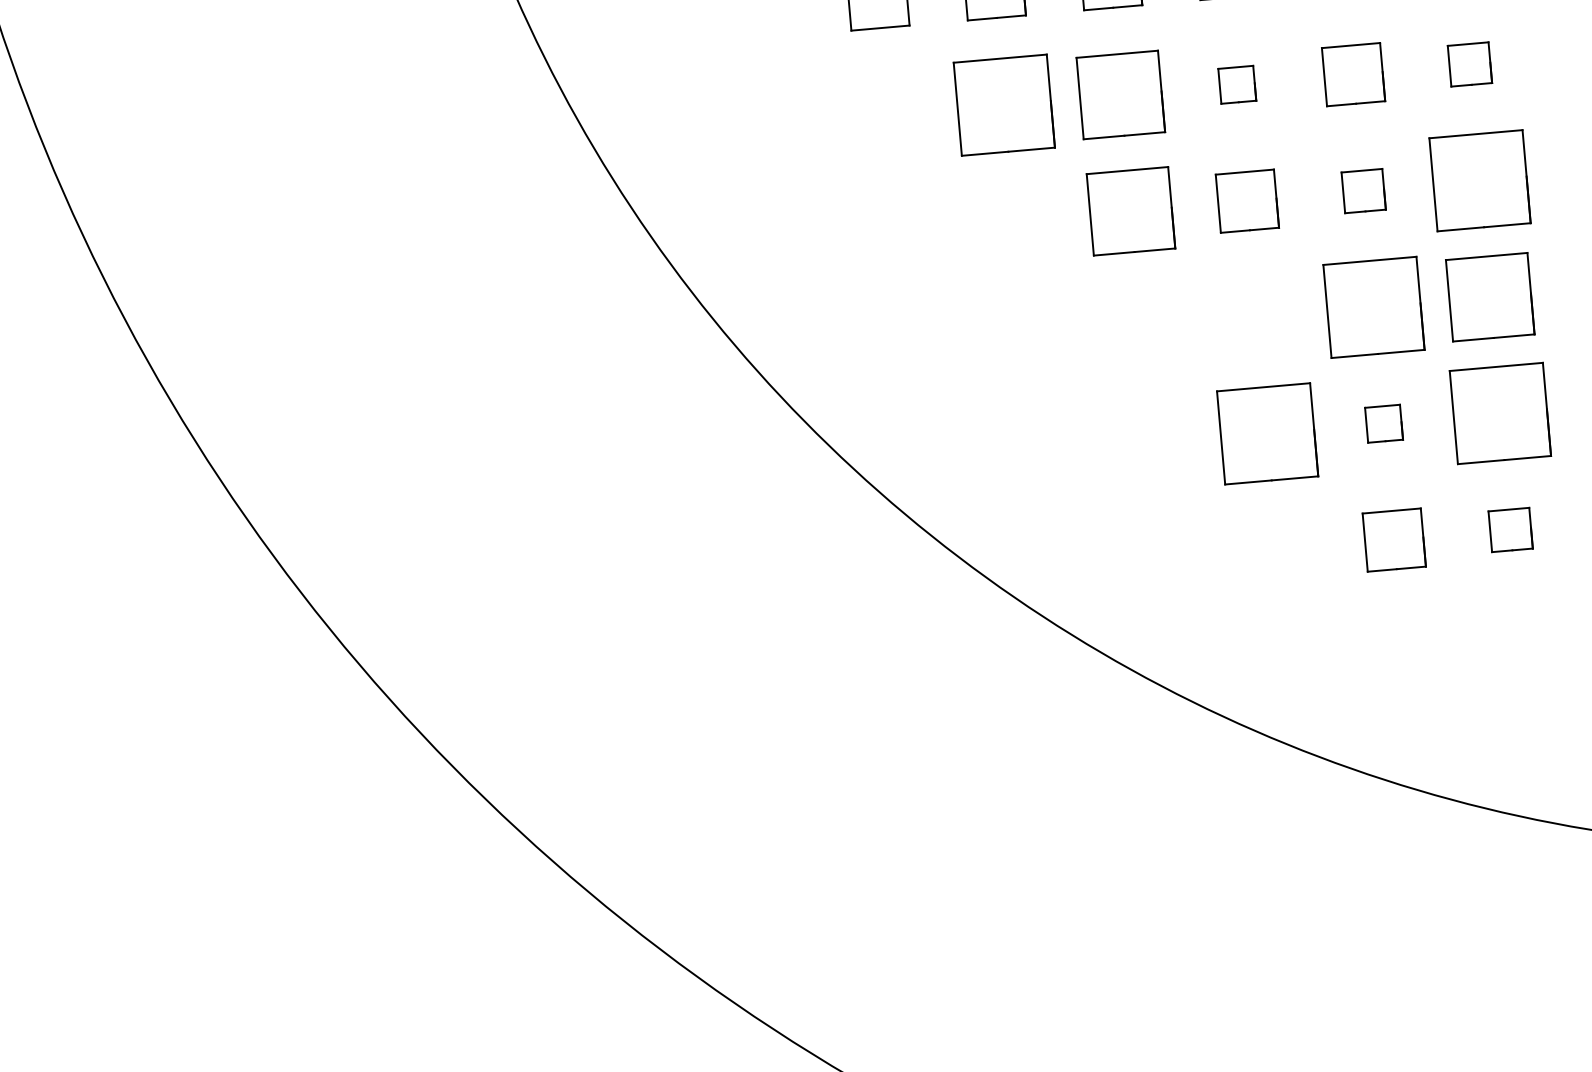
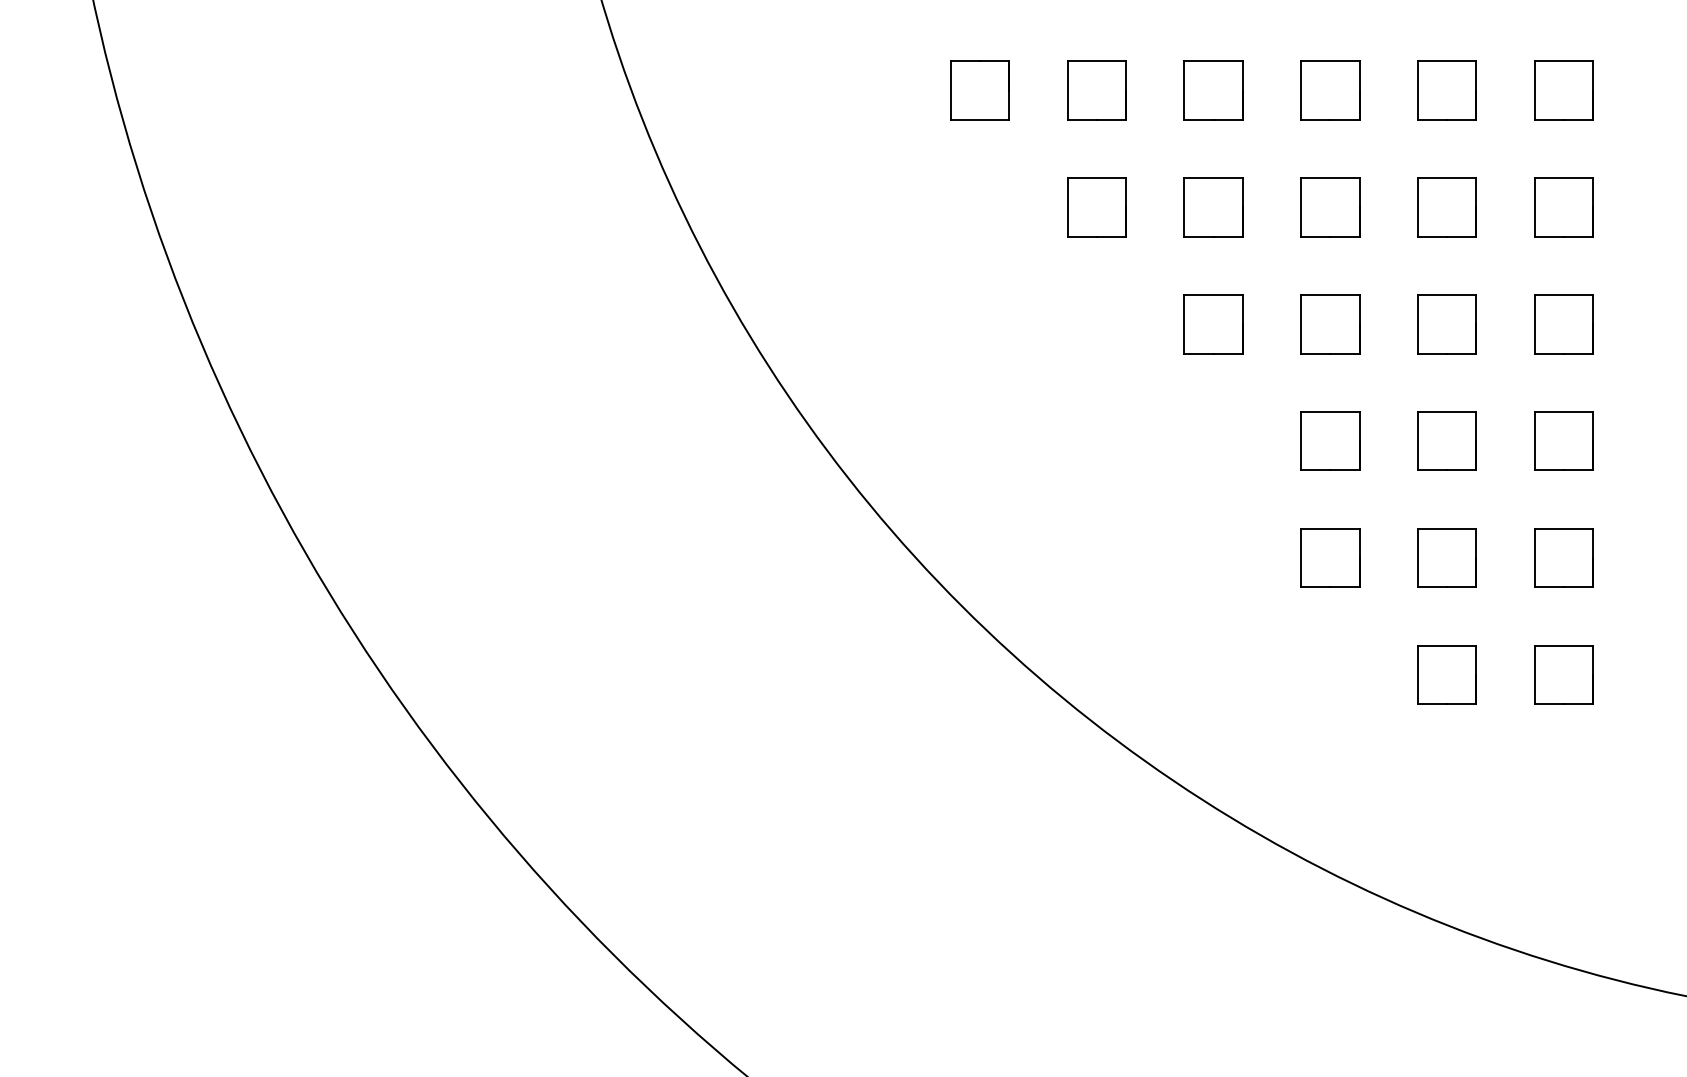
part: (1469, 64) -> (1563, 207), size x1.43
part: (1237, 84) -> (1330, 207), size x1.67
part: (1120, 95) -> (1213, 207), size x0.71
part: (1004, 105) -> (1096, 207), size x0.62
part: (1479, 181) -> (1563, 324), size x0.62
part: (1363, 191) -> (1446, 324), size x1.43
part: (1131, 211) -> (1213, 324), size x0.71
part: (1489, 296) -> (1563, 440), size x0.71
part: (1373, 306) -> (1446, 440), size x0.62
part: (1257, 316) -> (1330, 440), added
part: (1500, 413) -> (1563, 557), size x0.62
part: (1383, 423) -> (1446, 557), size x1.67
part: (1267, 433) -> (1330, 557), size x0.62
part: (1510, 529) -> (1563, 674), size x1.43

